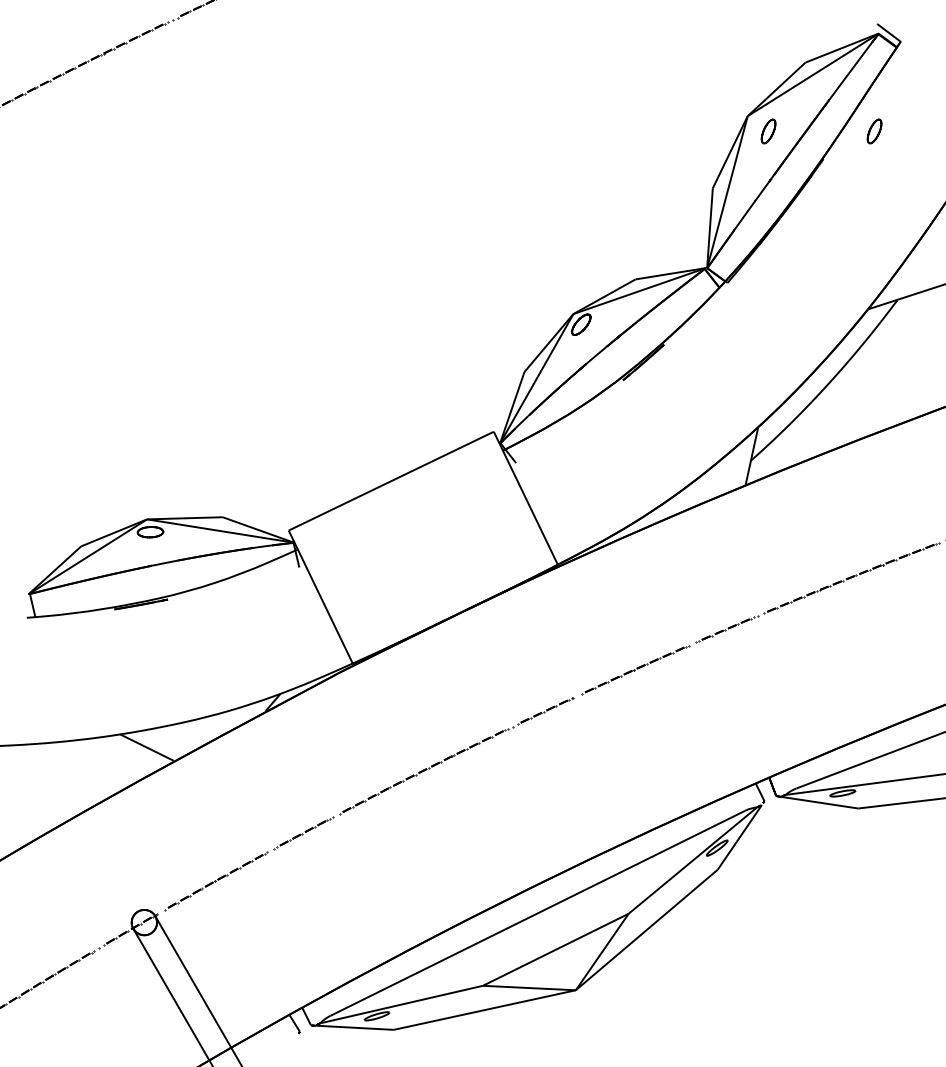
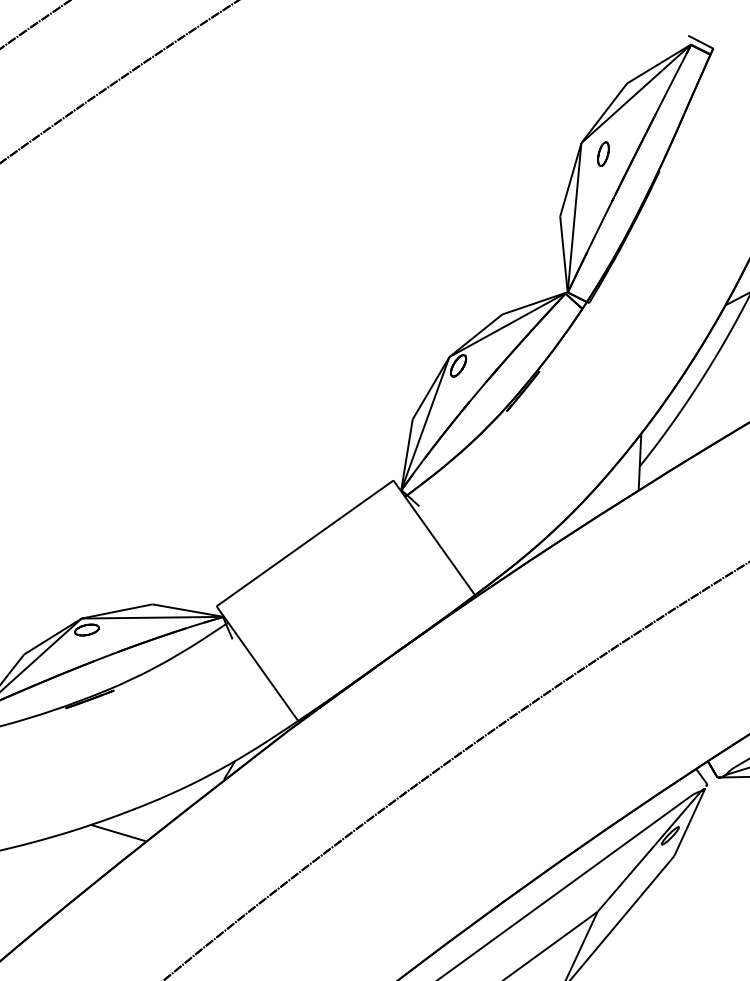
part: (874, 131) -> (703, 137), removed

